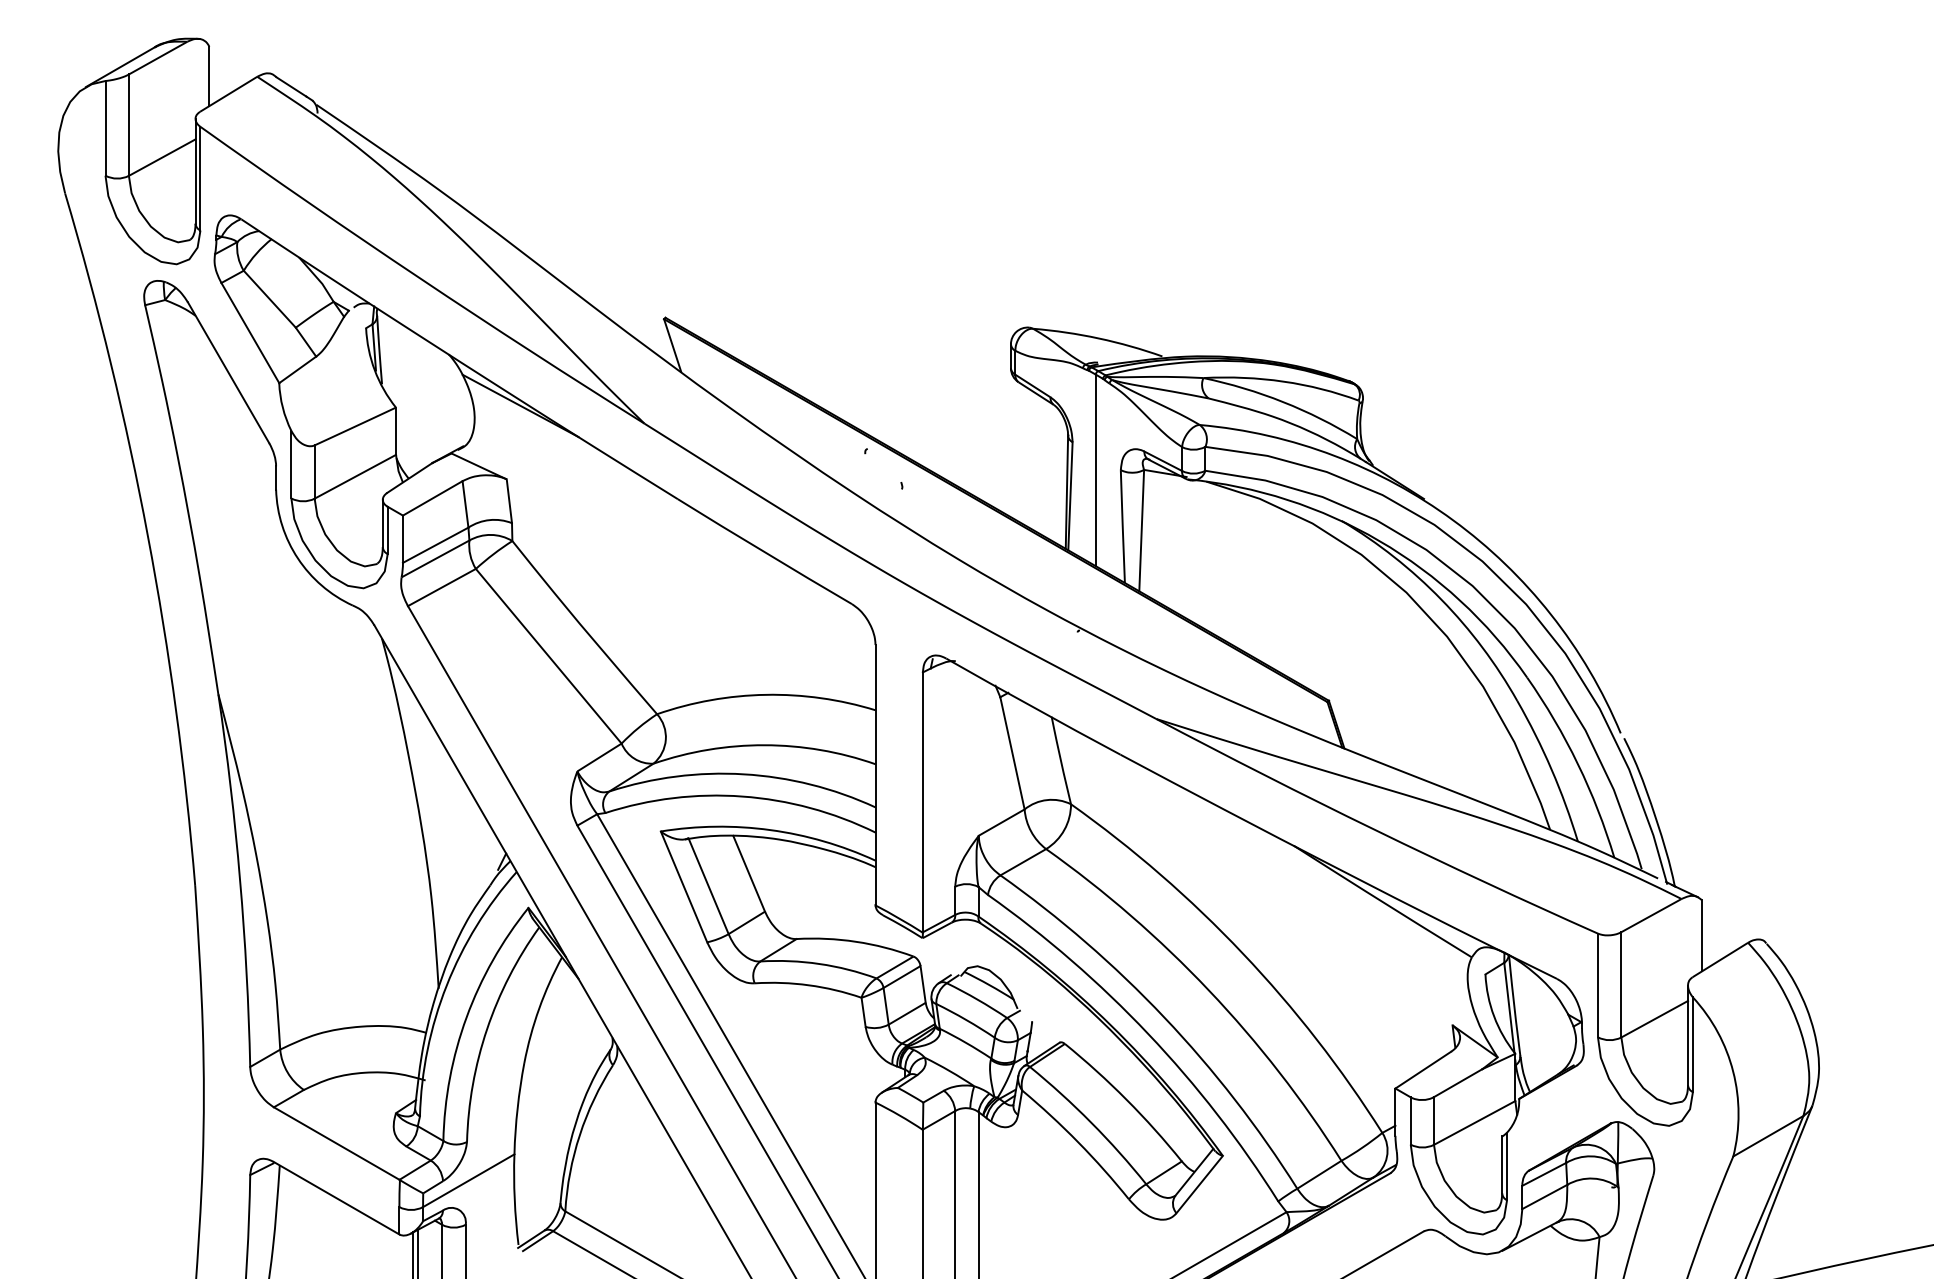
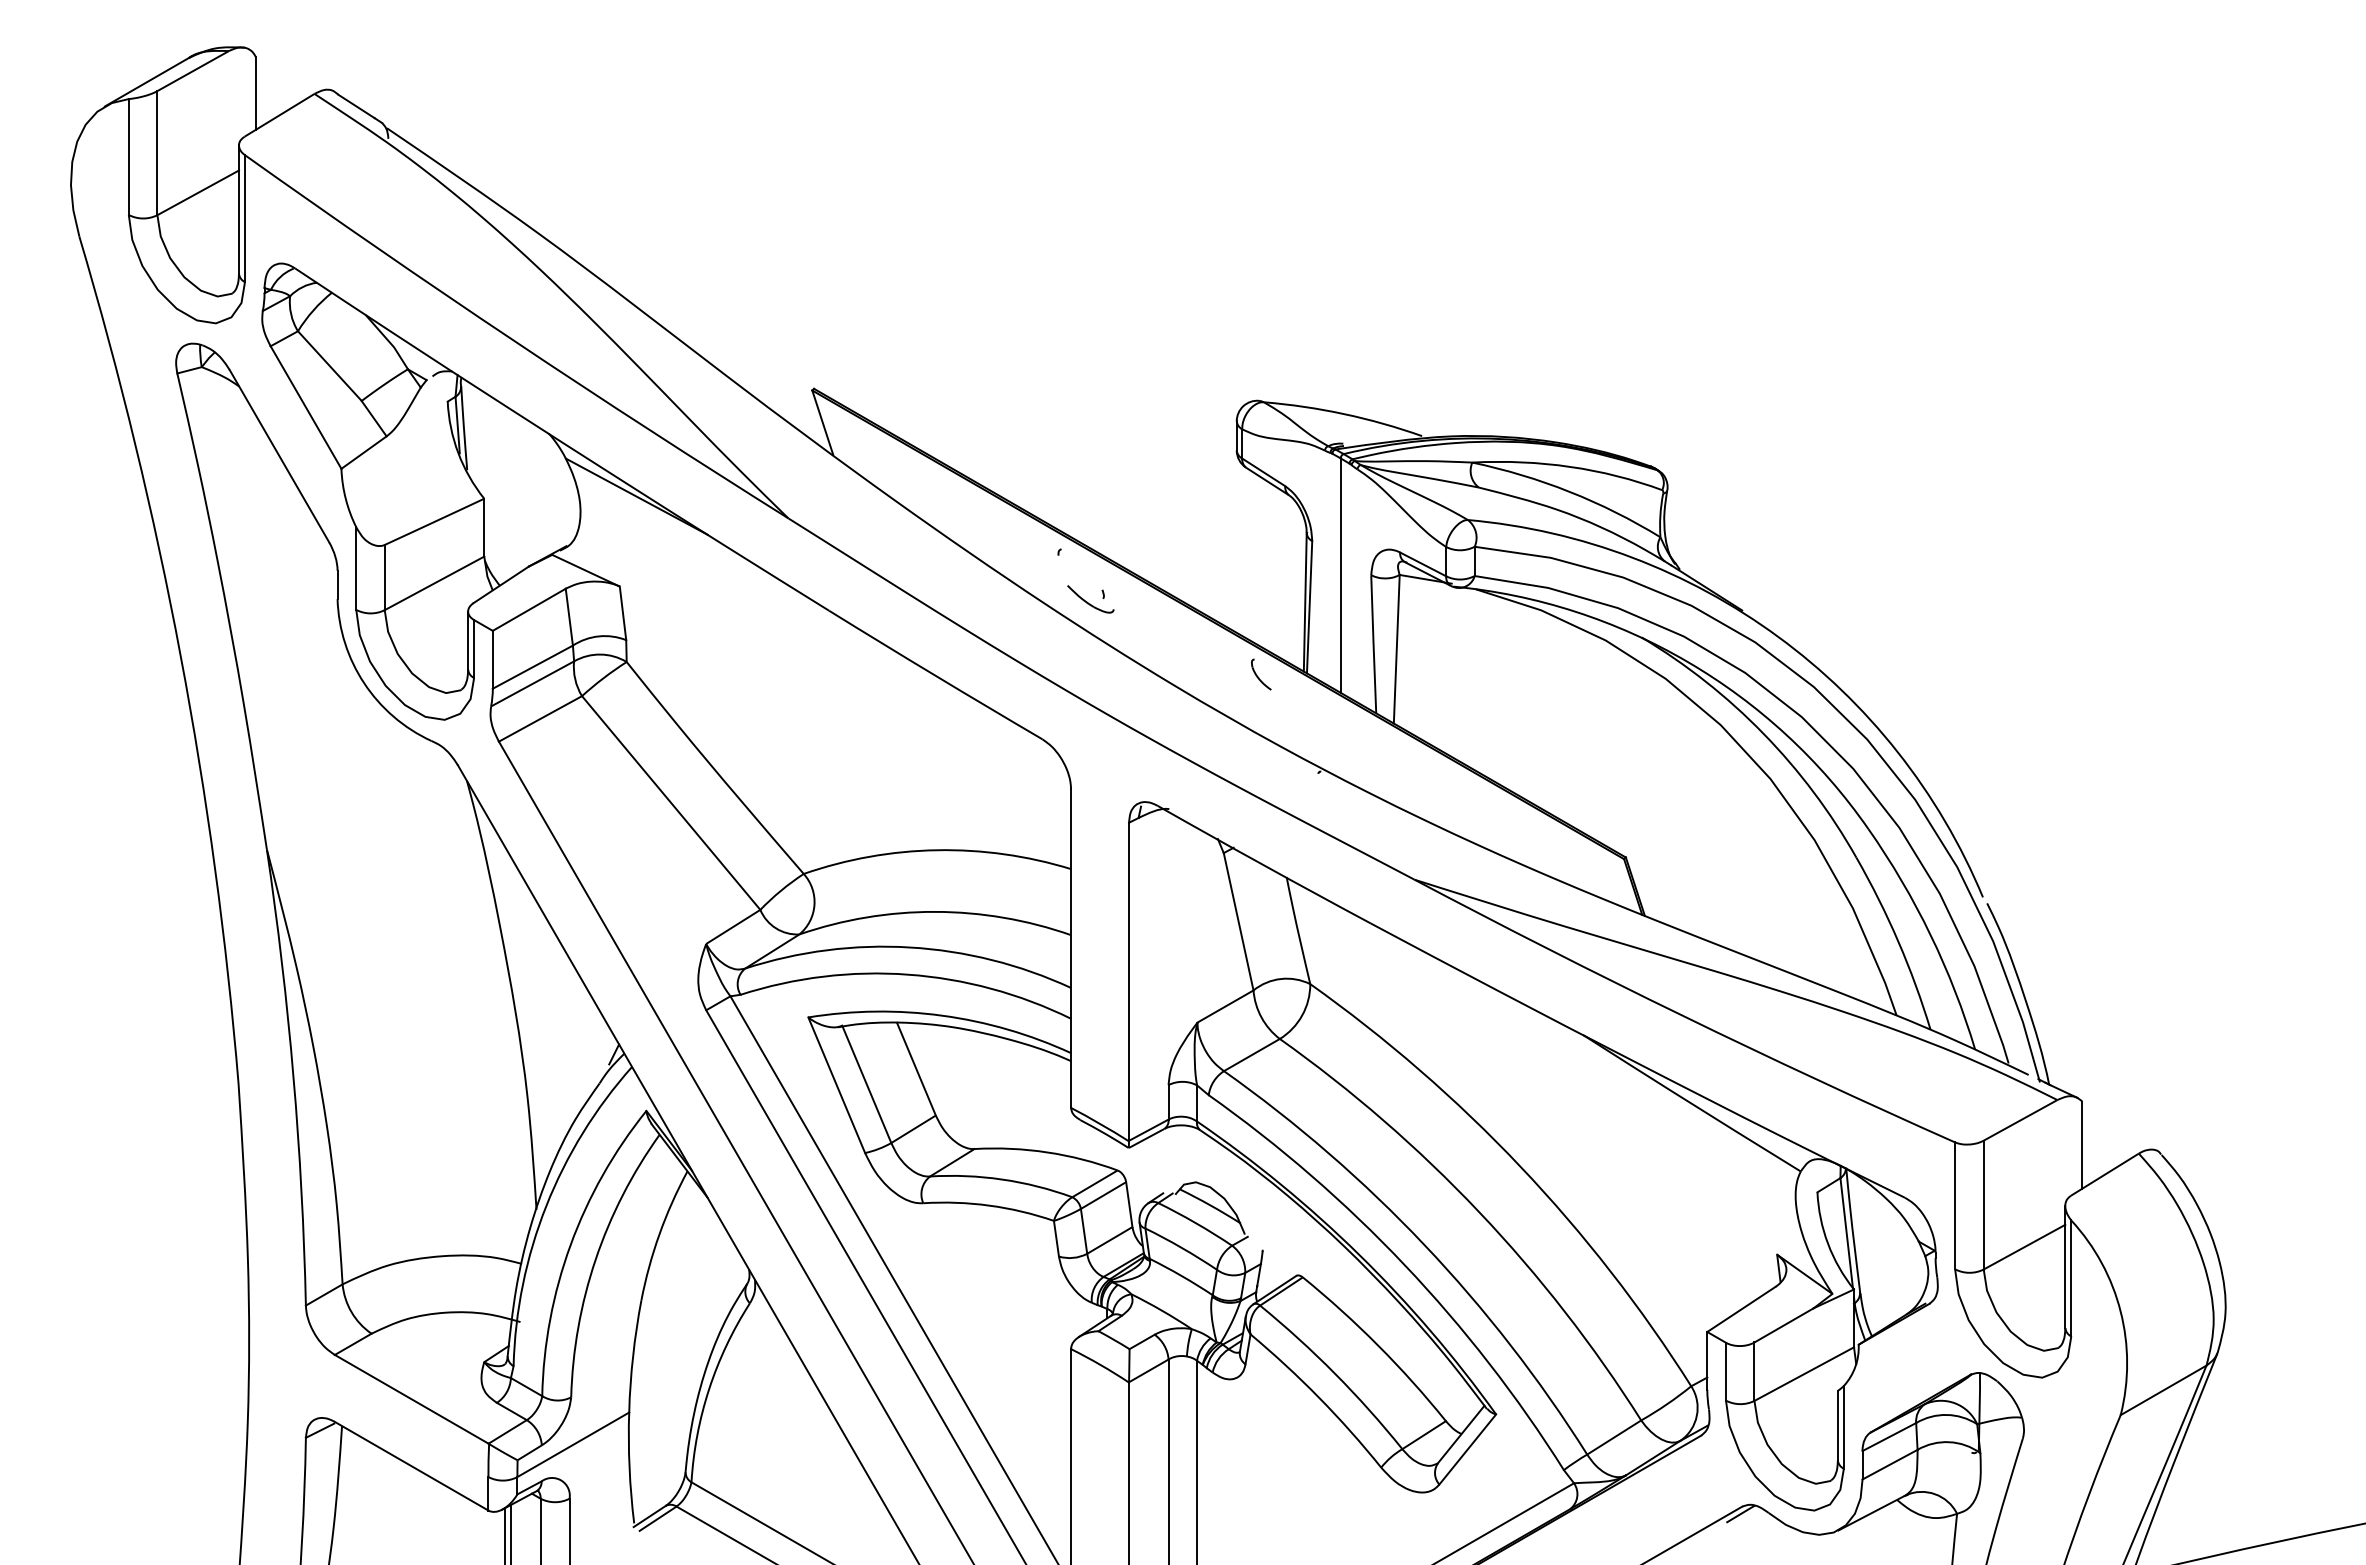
part: (891, 489) -> (1090, 599), added
part: (1031, 551) -> (1261, 674), added
line: (1422, 1236) -> (1740, 1513), added

